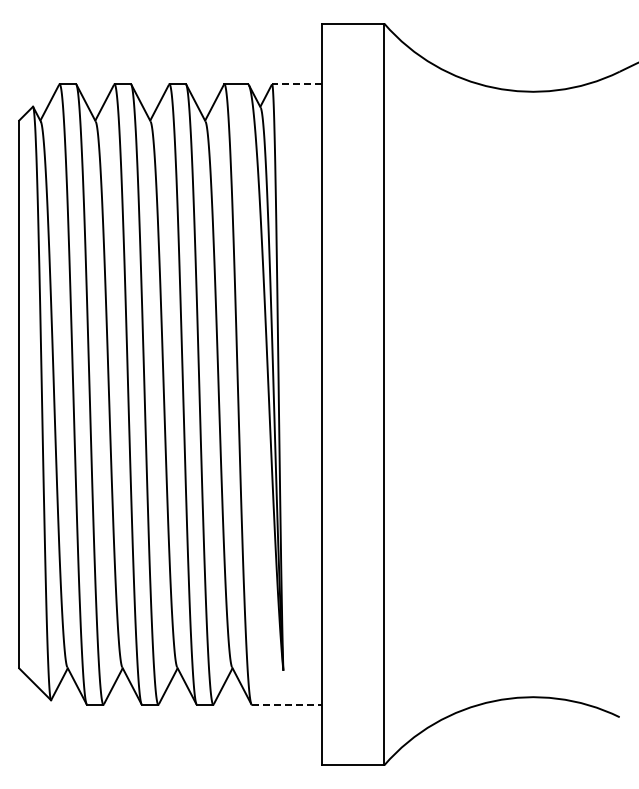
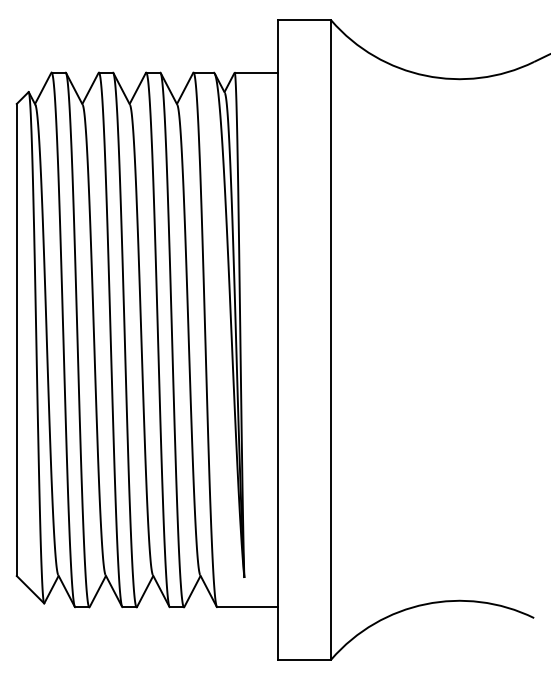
line: (297, 84) -> (256, 72), dashed -> solid
line: (287, 704) -> (247, 607), dashed -> solid

